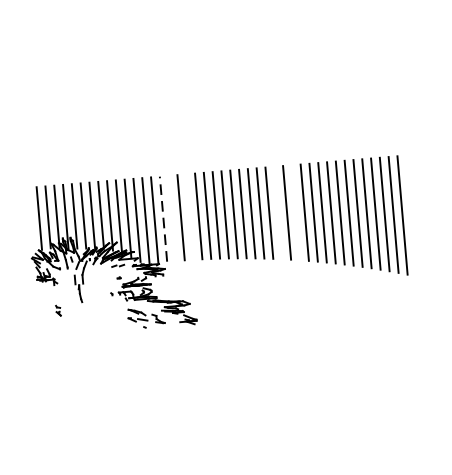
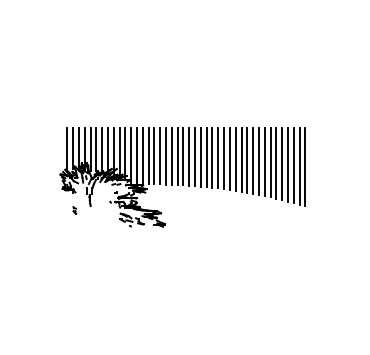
line: (278, 212) -> (224, 158), added
line: (295, 212) -> (235, 159), added
line: (163, 217) -> (148, 155), dashed -> solid
line: (190, 217) -> (166, 156), added
line: (172, 218) -> (154, 156), added

